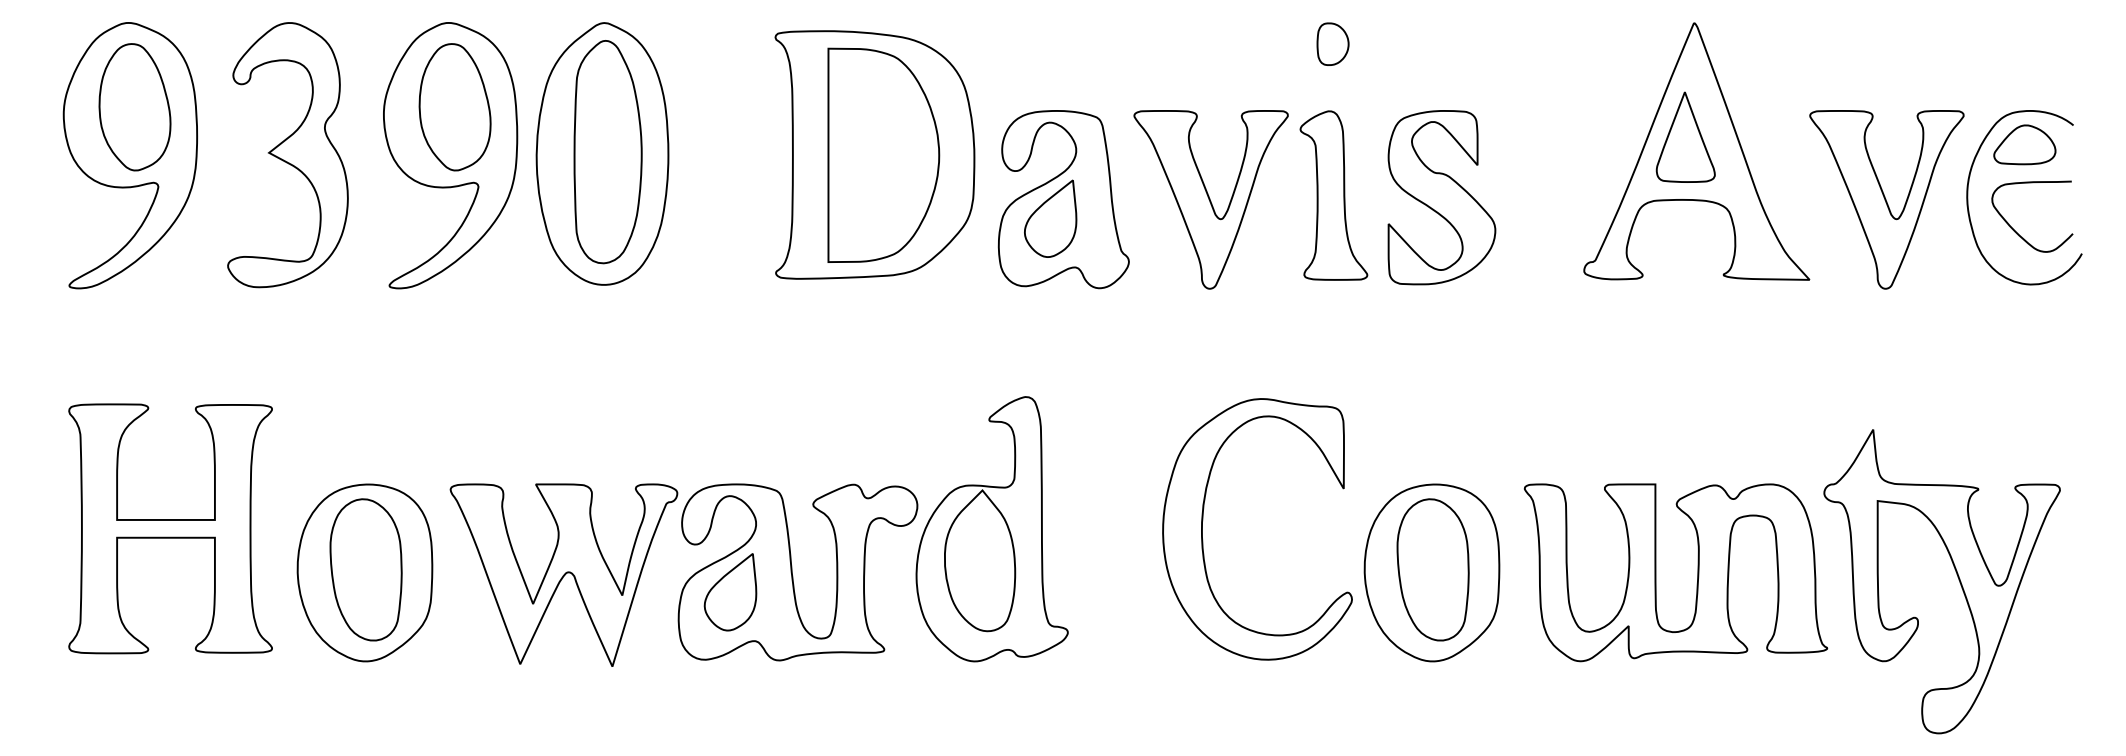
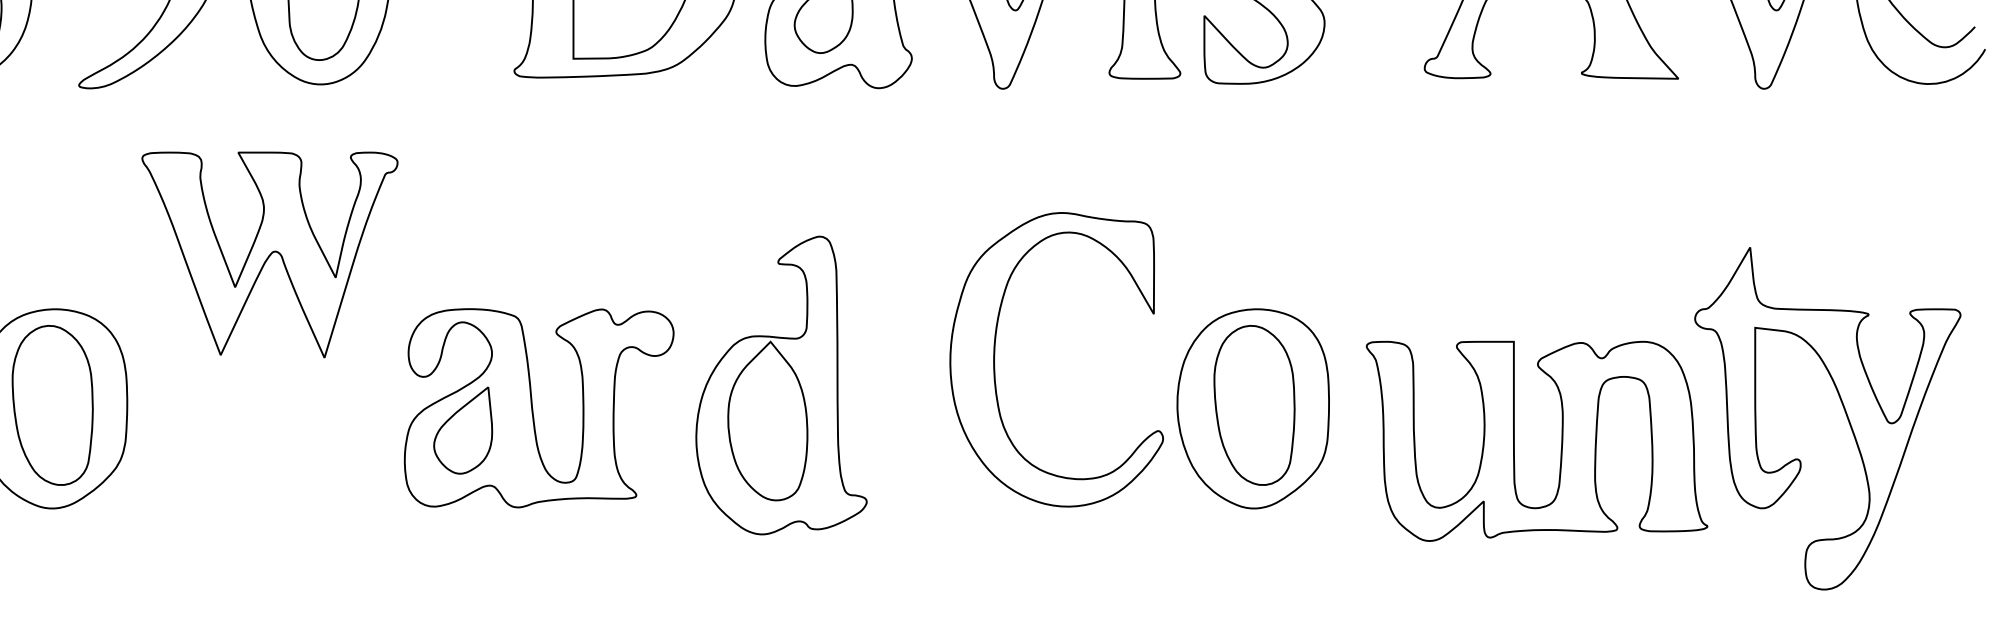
part: (991, 529) -> (780, 385), moved
part: (1656, 572) -> (1515, 441), moved
part: (563, 574) -> (269, 254), moved

